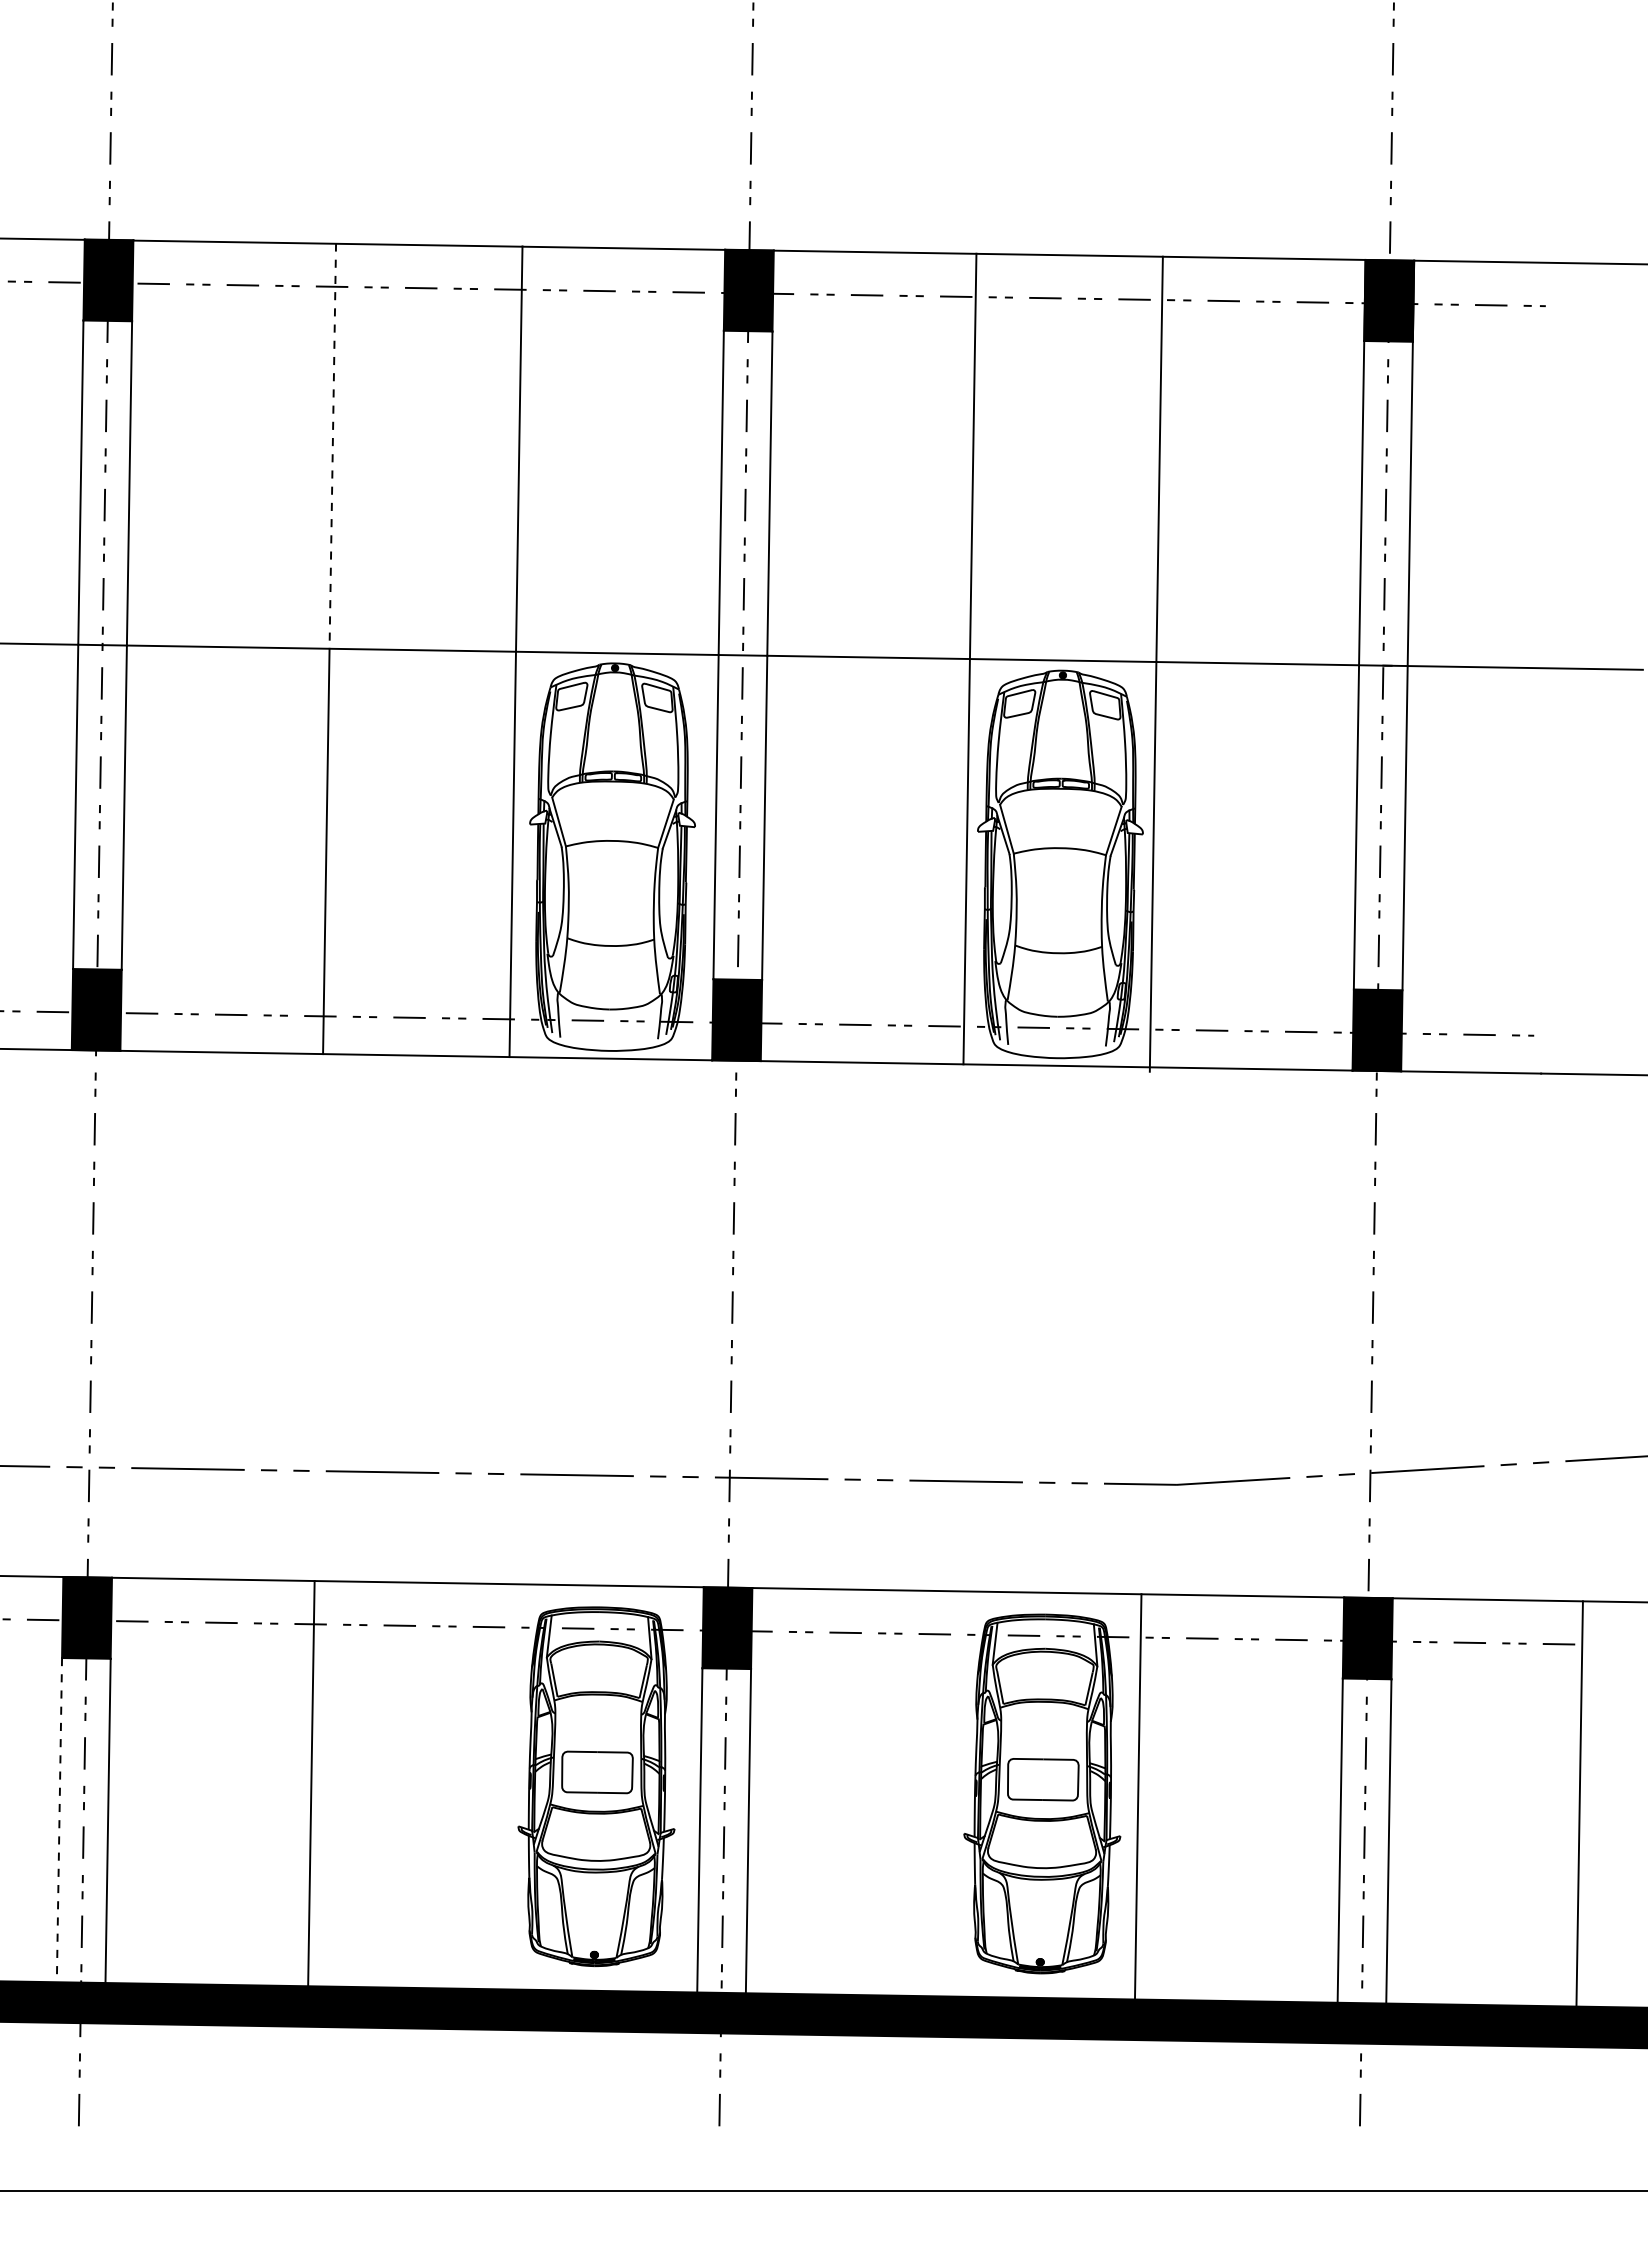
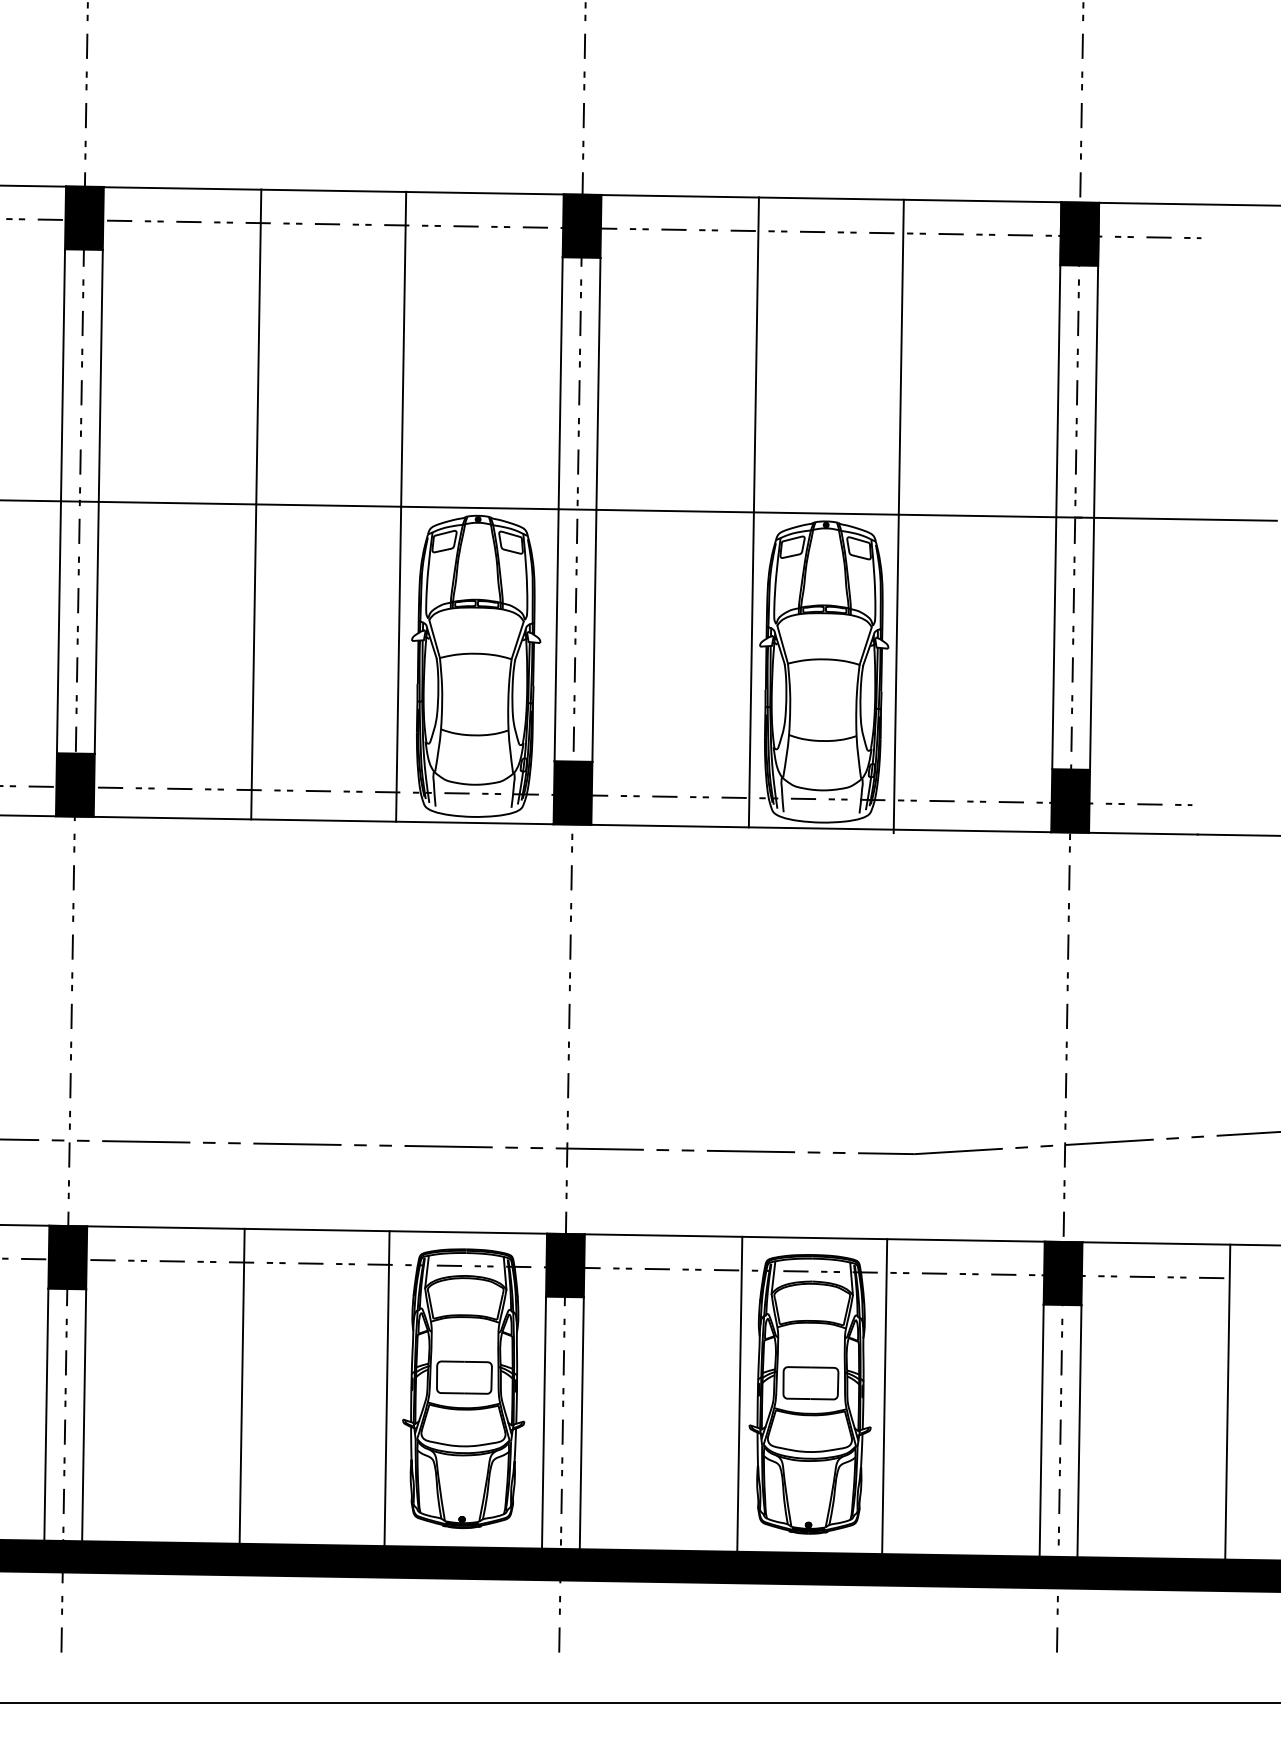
line: (332, 446) -> (258, 347), dashed -> solid
line: (497, 1786) -> (386, 1388), added
line: (951, 1793) -> (739, 1393), added
line: (59, 1820) -> (46, 1414), dashed -> solid

